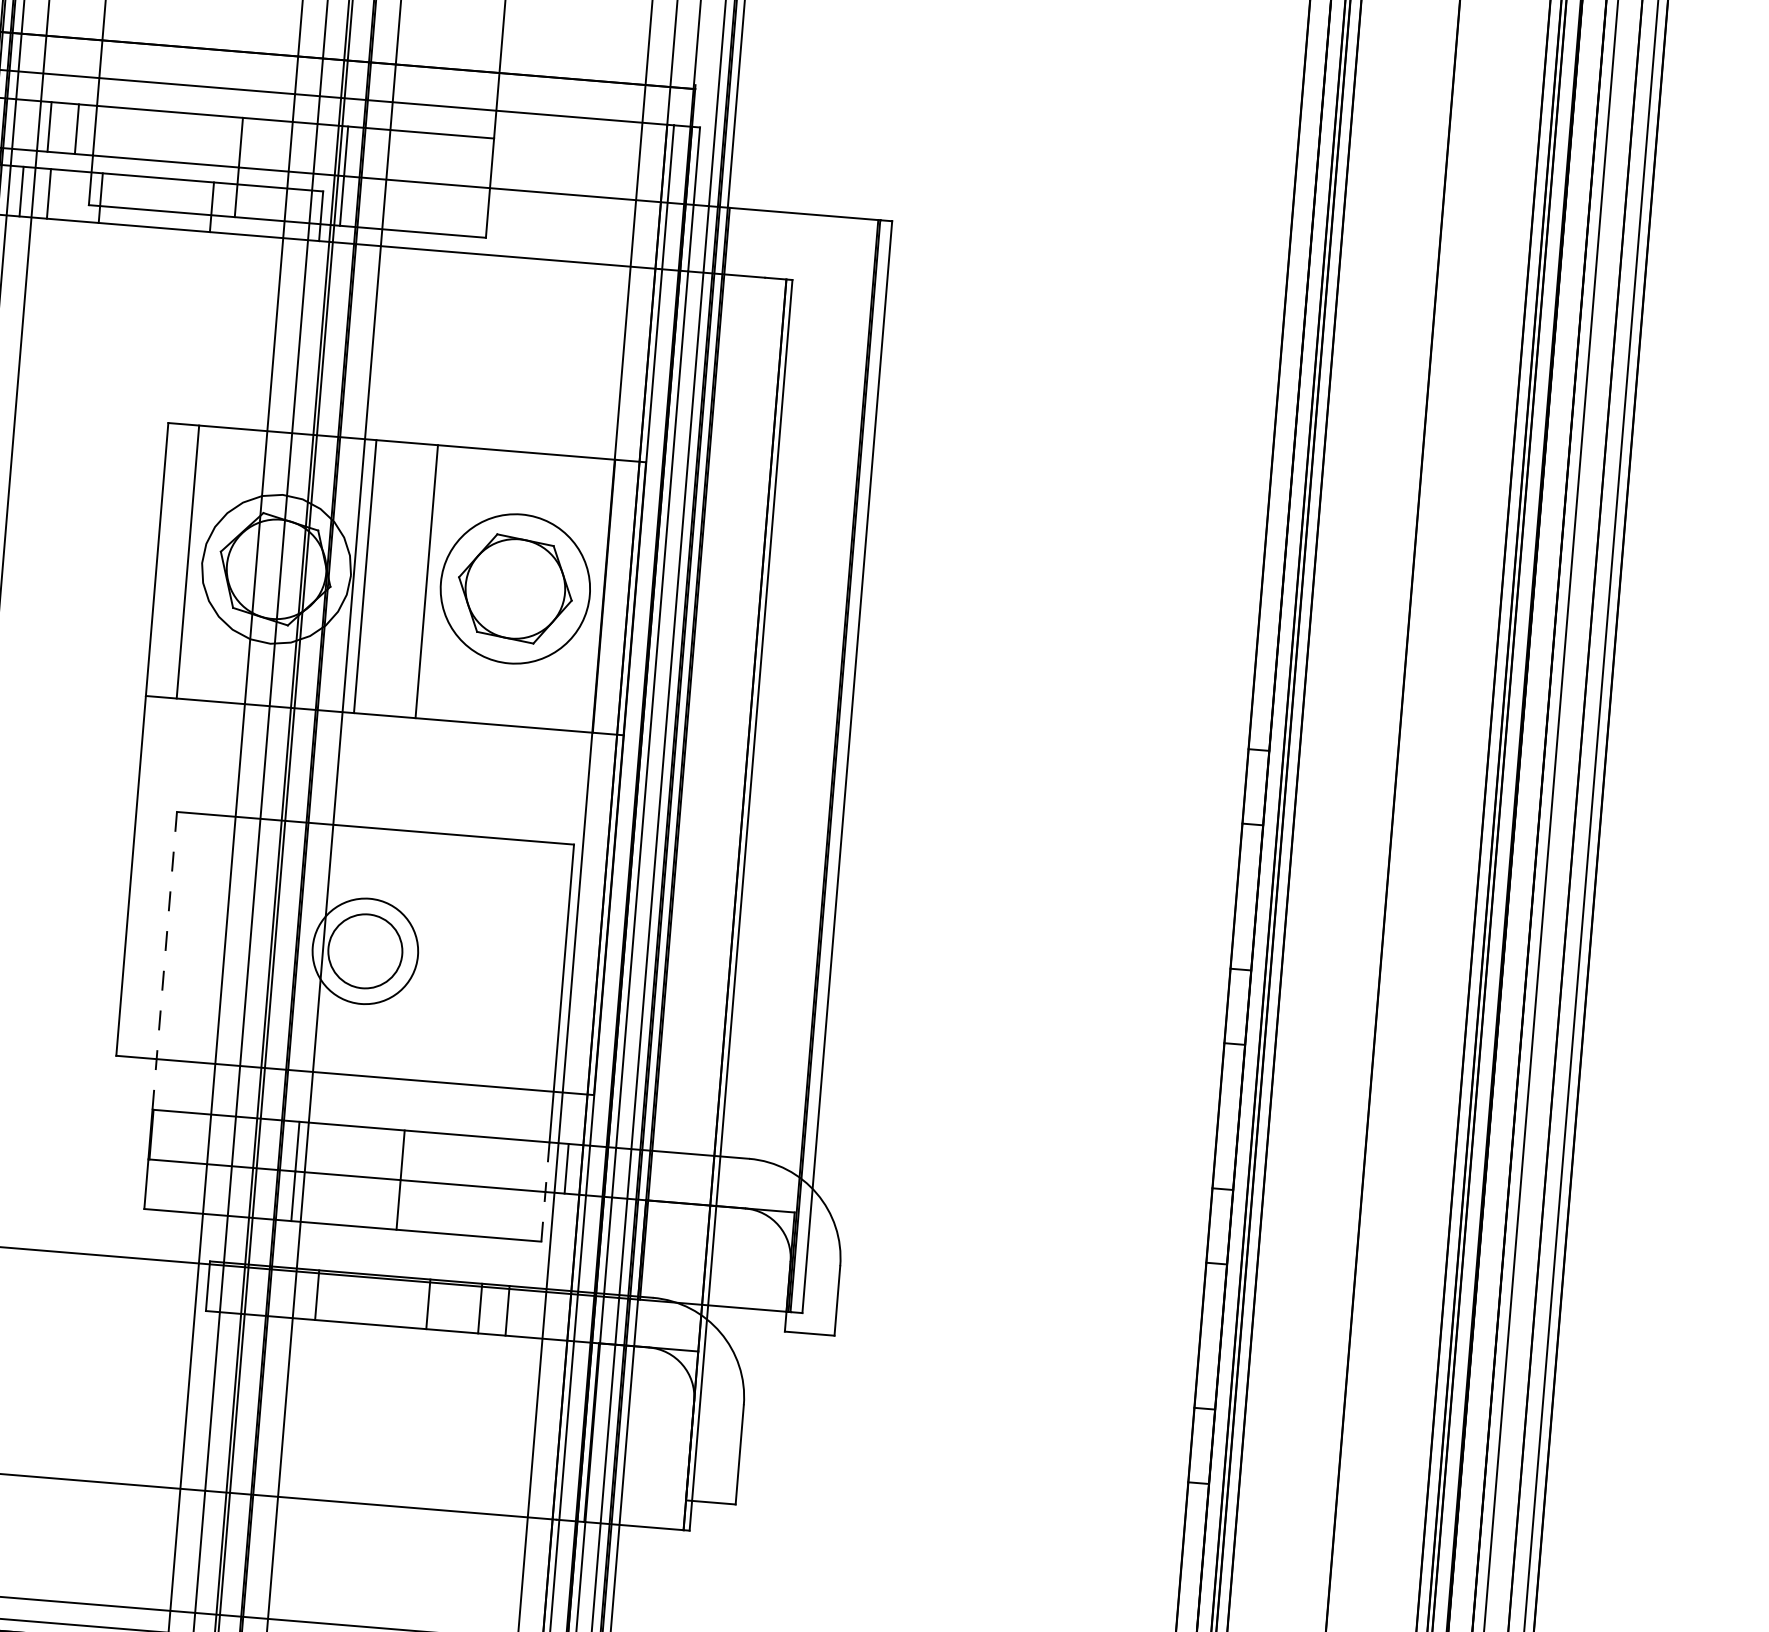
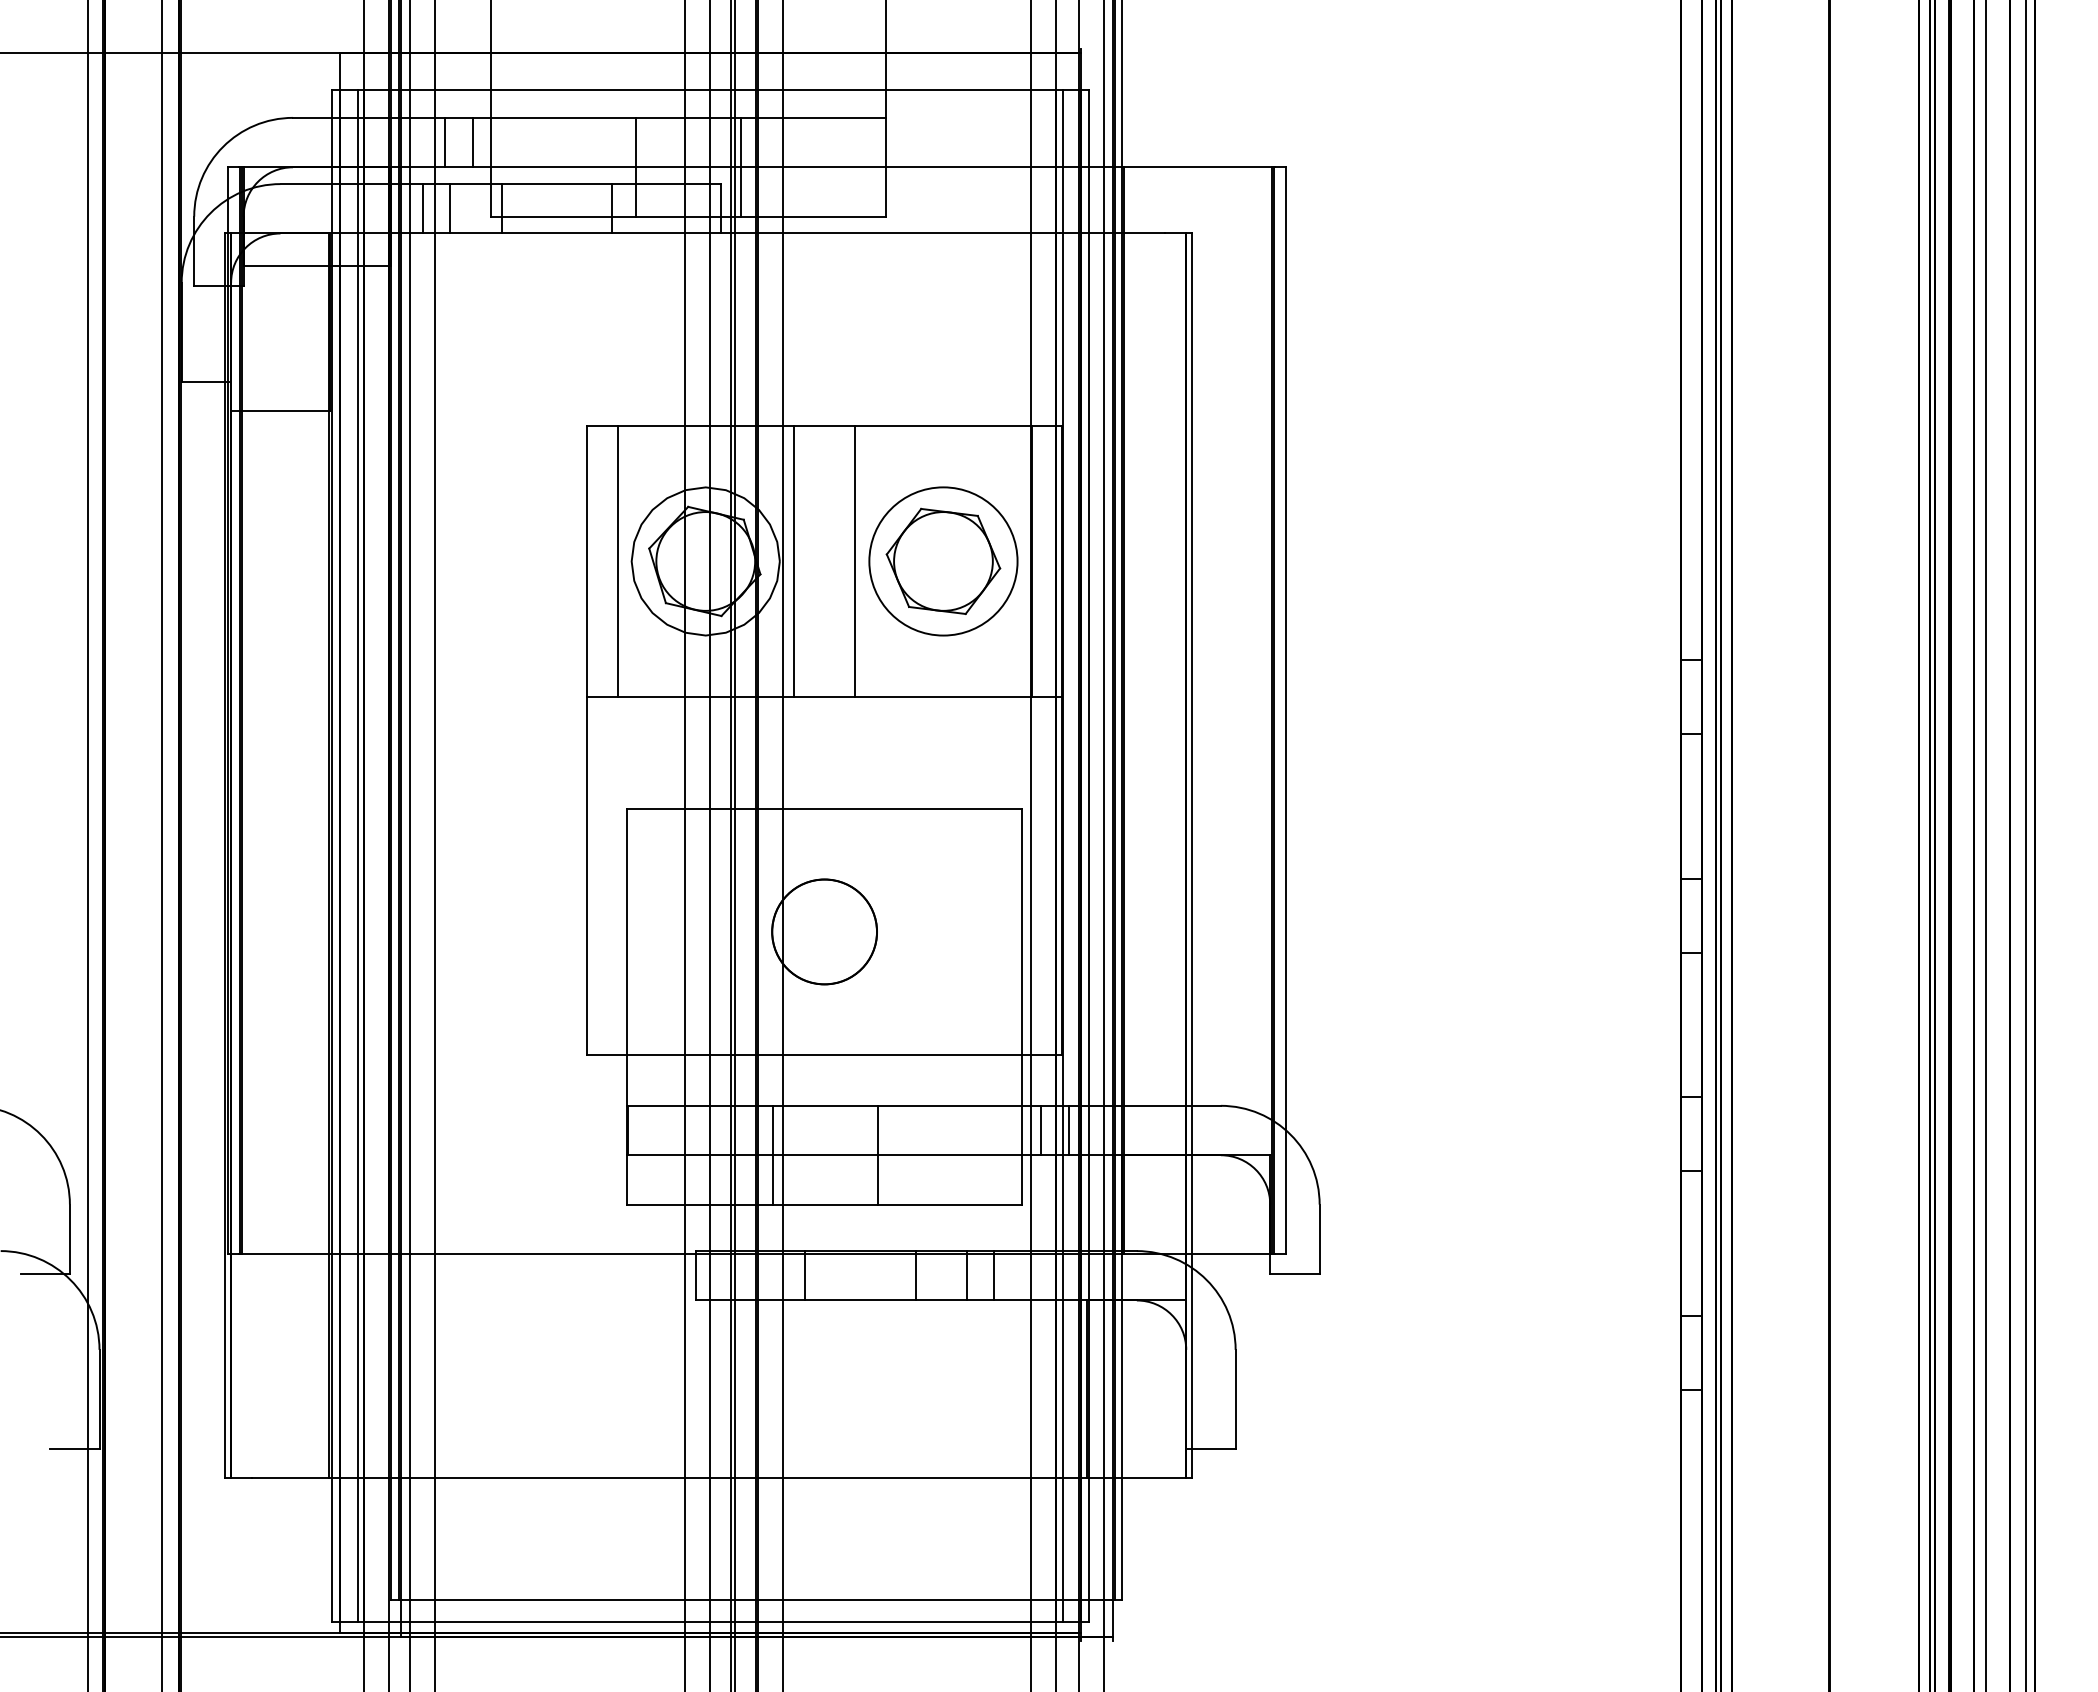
circle: (365, 950) -> (824, 931), size x1.43
line: (165, 961) -> (627, 958), dashed -> solid
line: (594, 1171) -> (1068, 1130), added
line: (545, 1192) -> (1022, 1155), dashed -> solid

